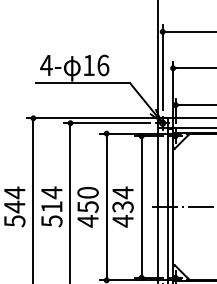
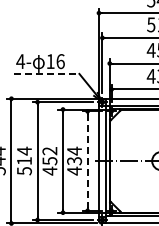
line: (83, 82) -> (46, 73), solid -> dashed
text: (87, 193) -> (49, 151), 450 -> 452
line: (141, 207) -> (87, 161), solid -> dashed

